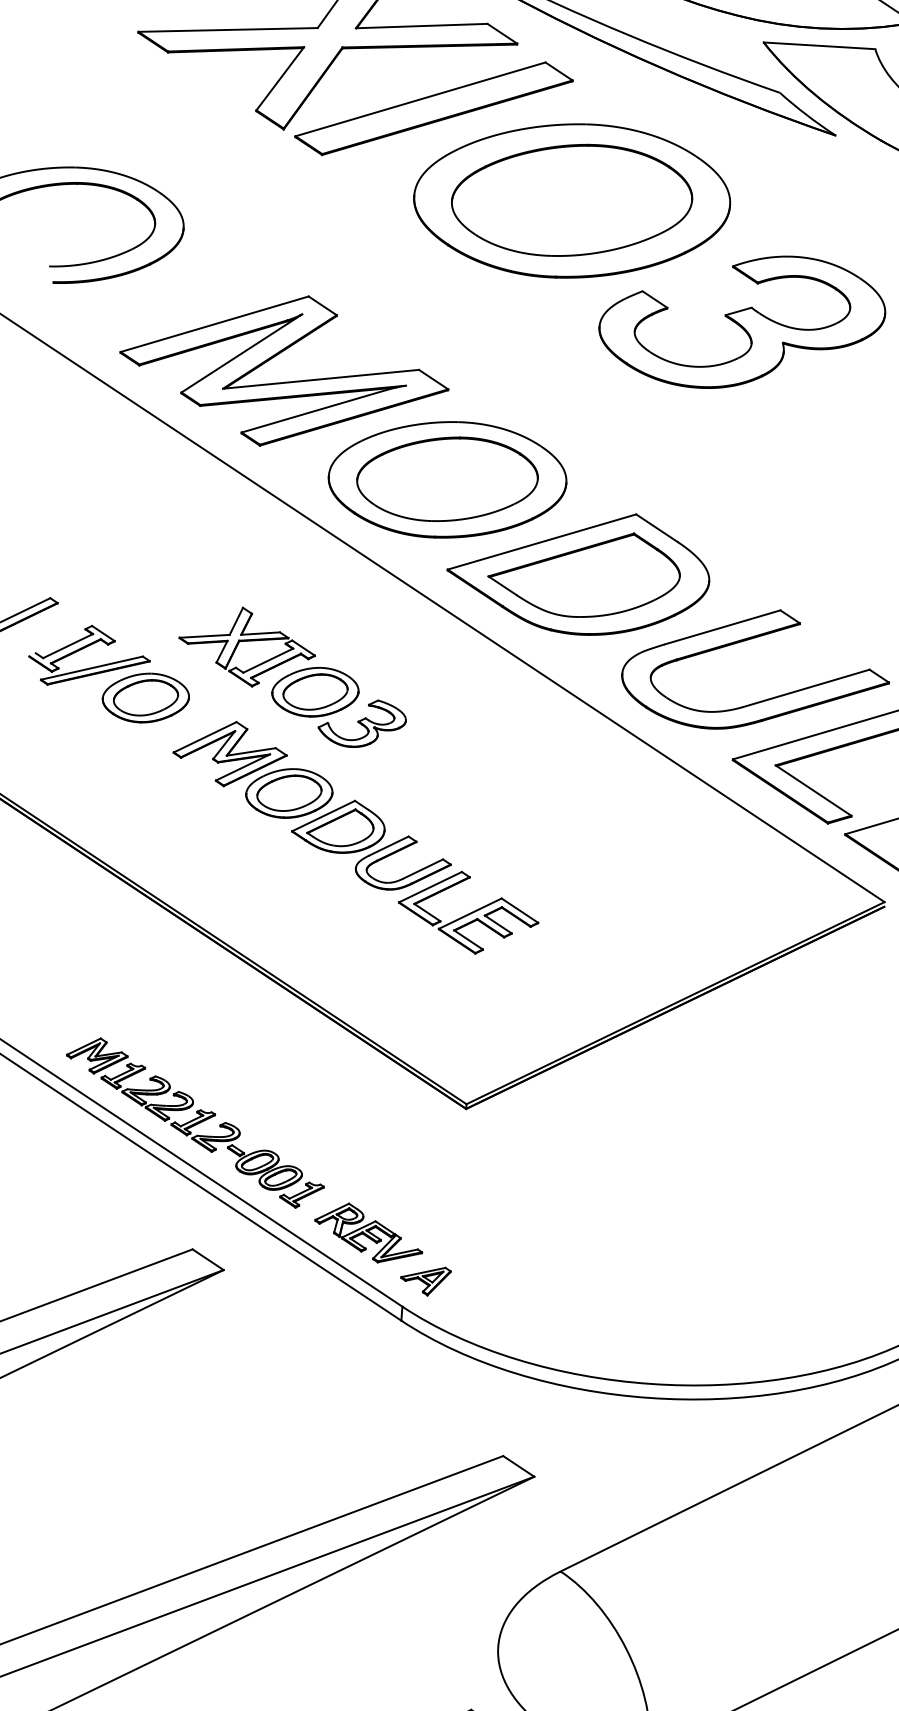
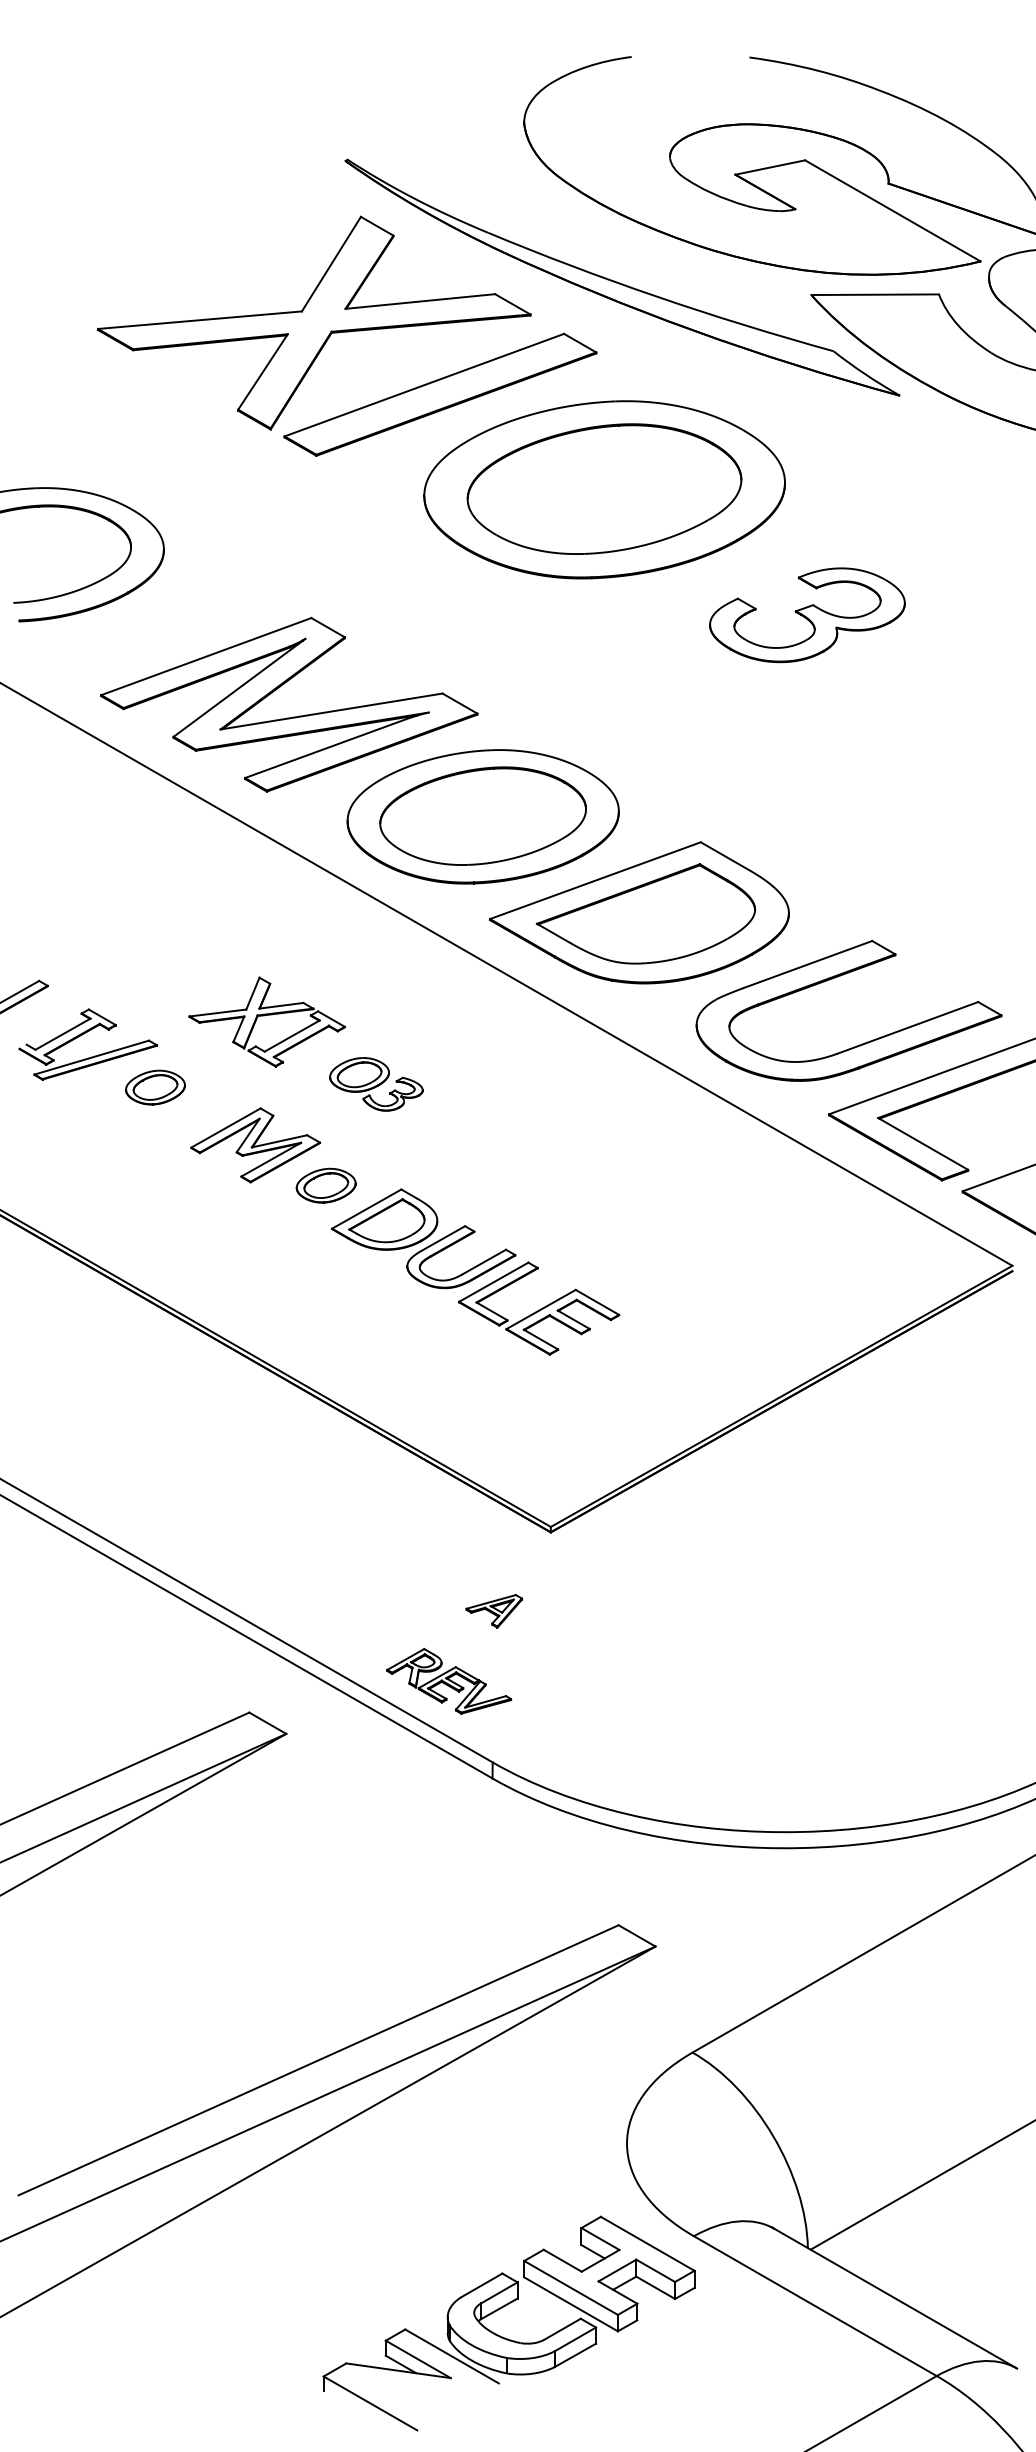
part: (742, 322) -> (807, 615), size x0.6
part: (145, 697) -> (155, 1087), size x0.6
part: (339, 707) -> (376, 1084), size x0.6
part: (289, 793) -> (326, 1185), size x0.6
part: (195, 1123) -> (243, 1568), removed
part: (425, 1281) -> (494, 1611), moved

